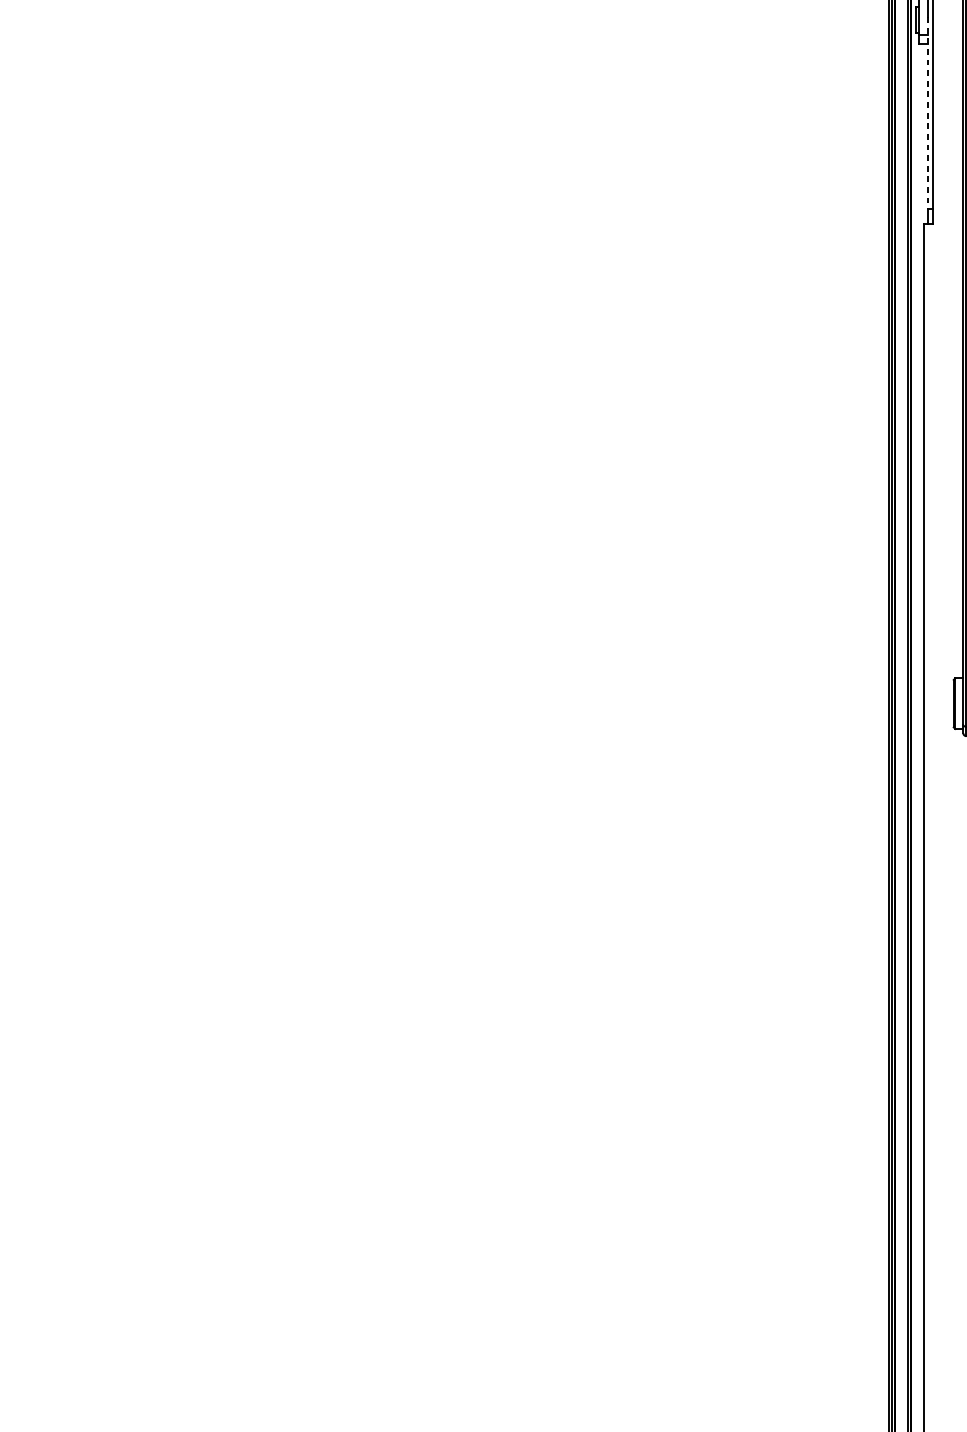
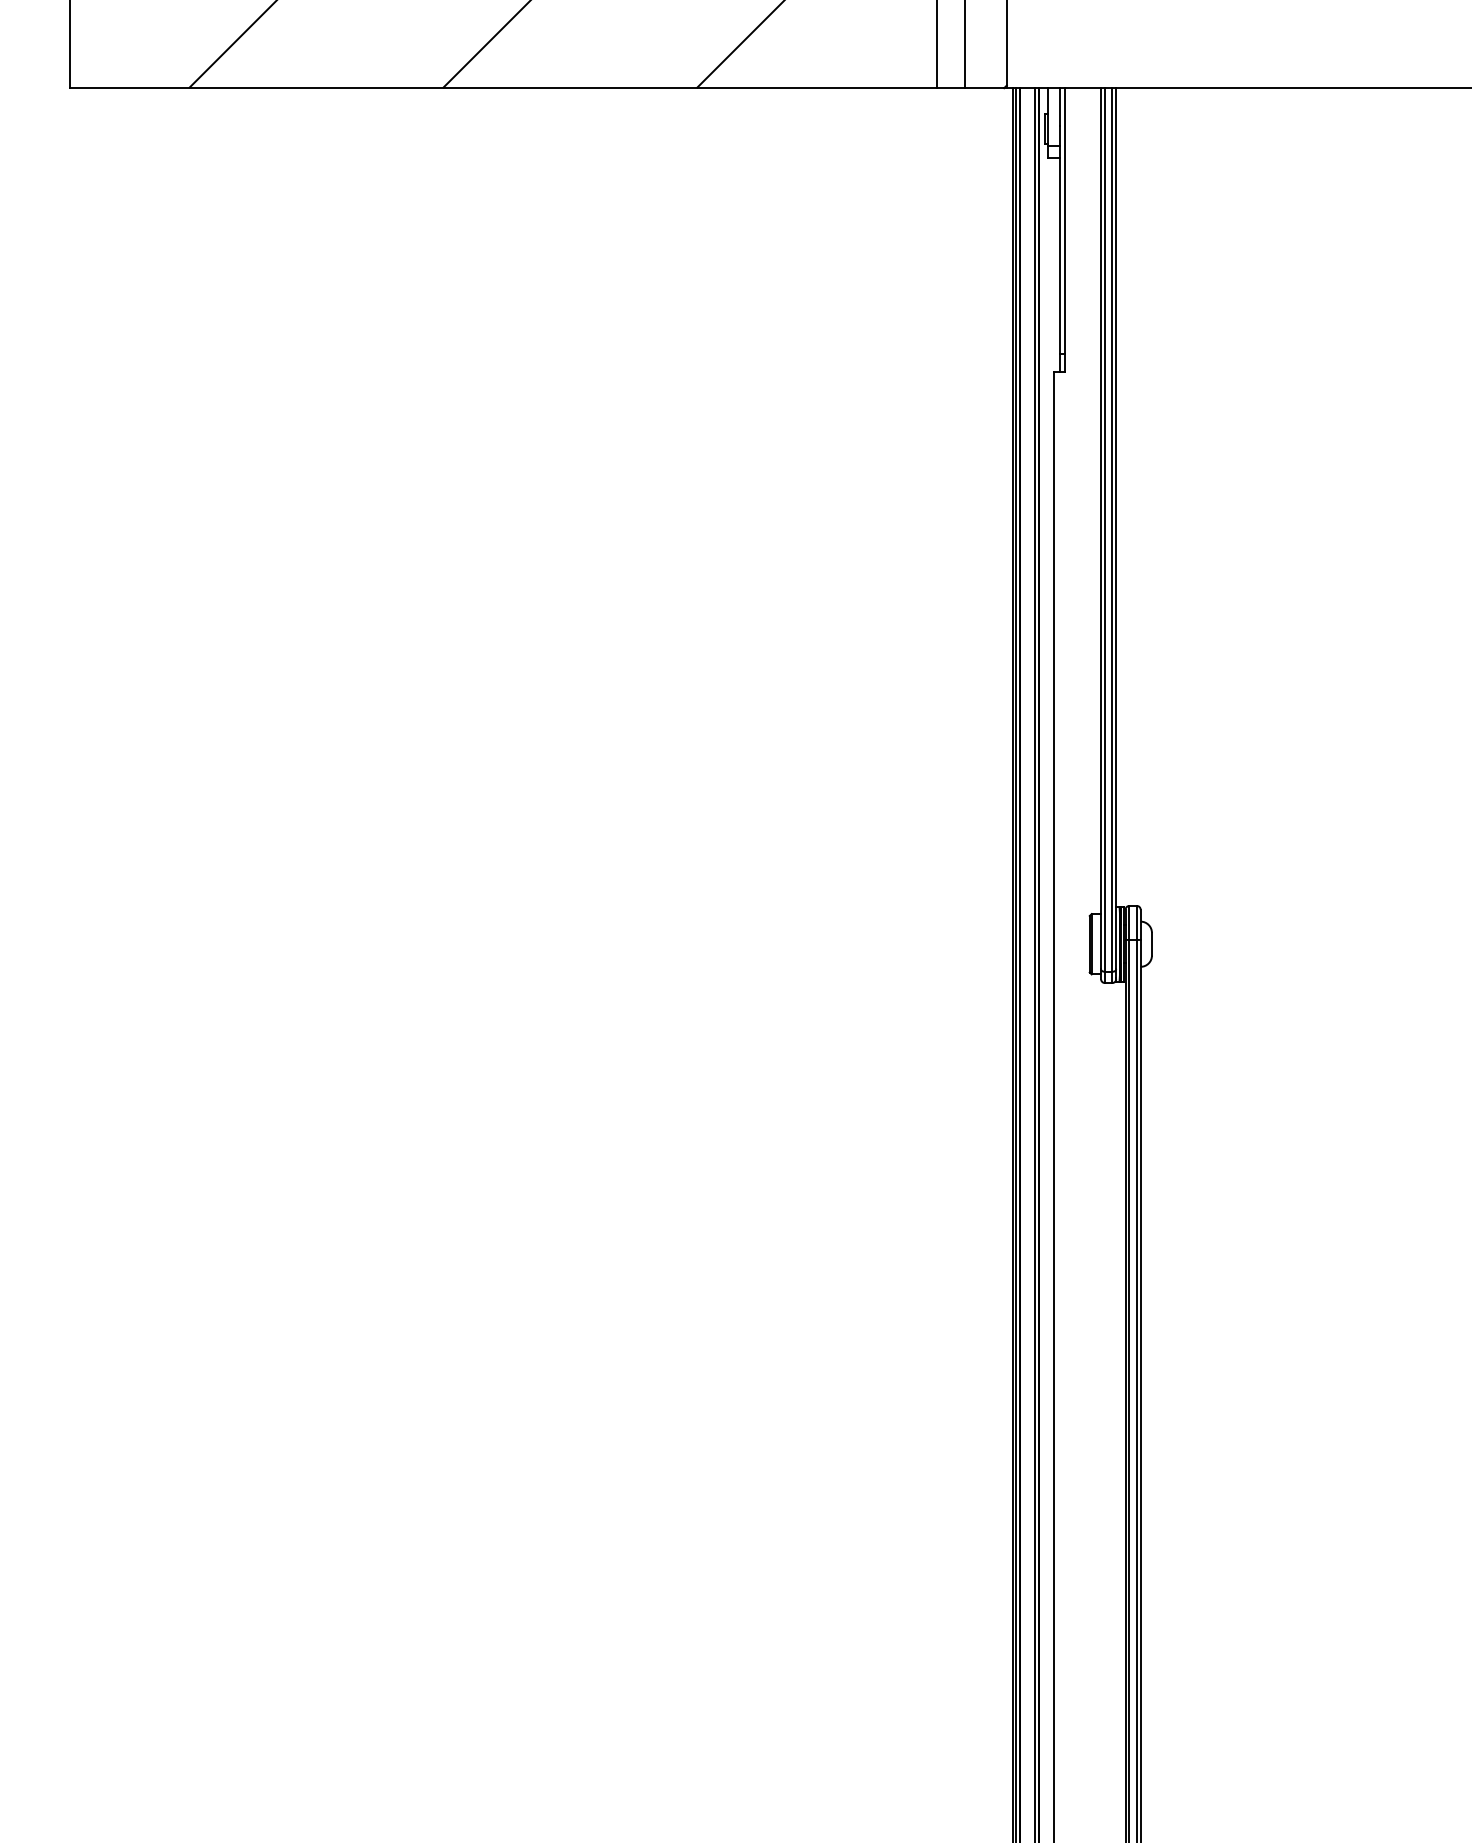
line: (928, 113) -> (1059, 240), dashed -> solid

